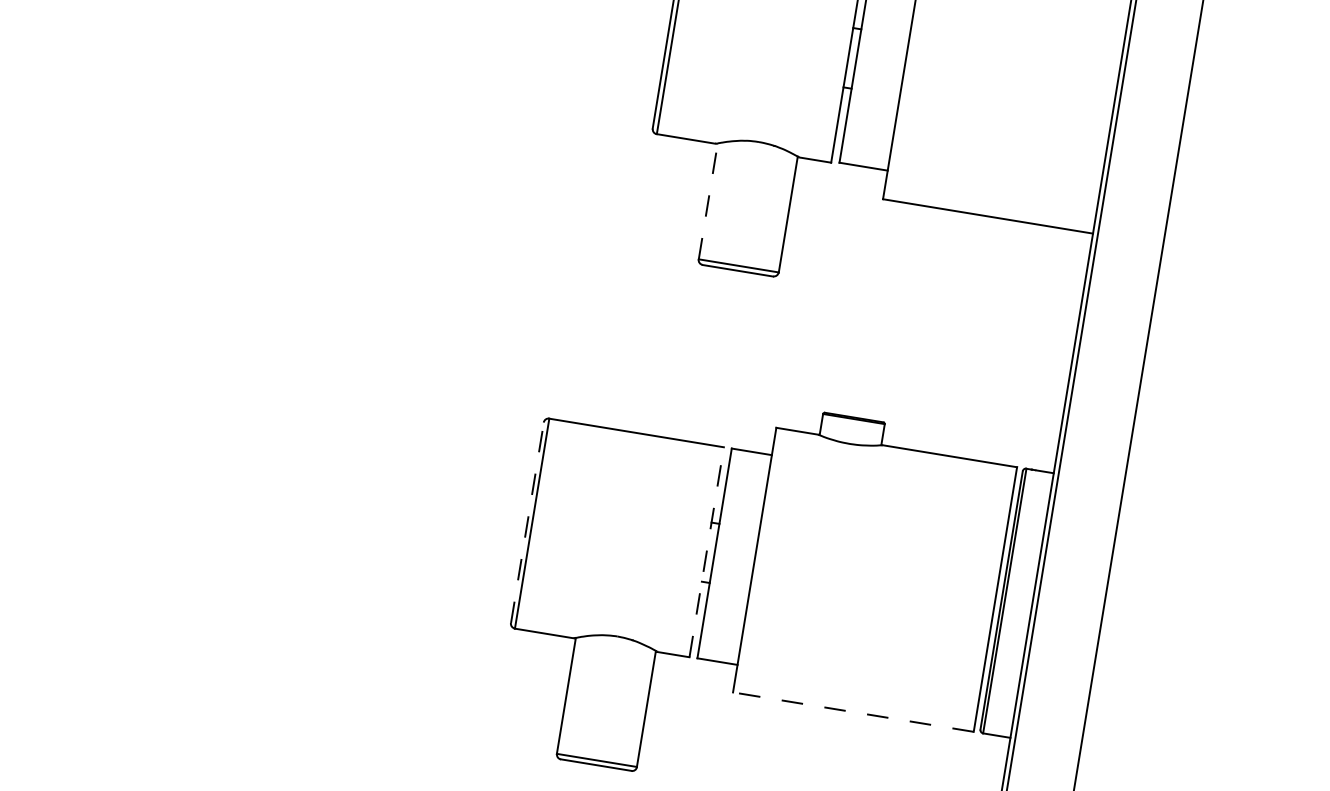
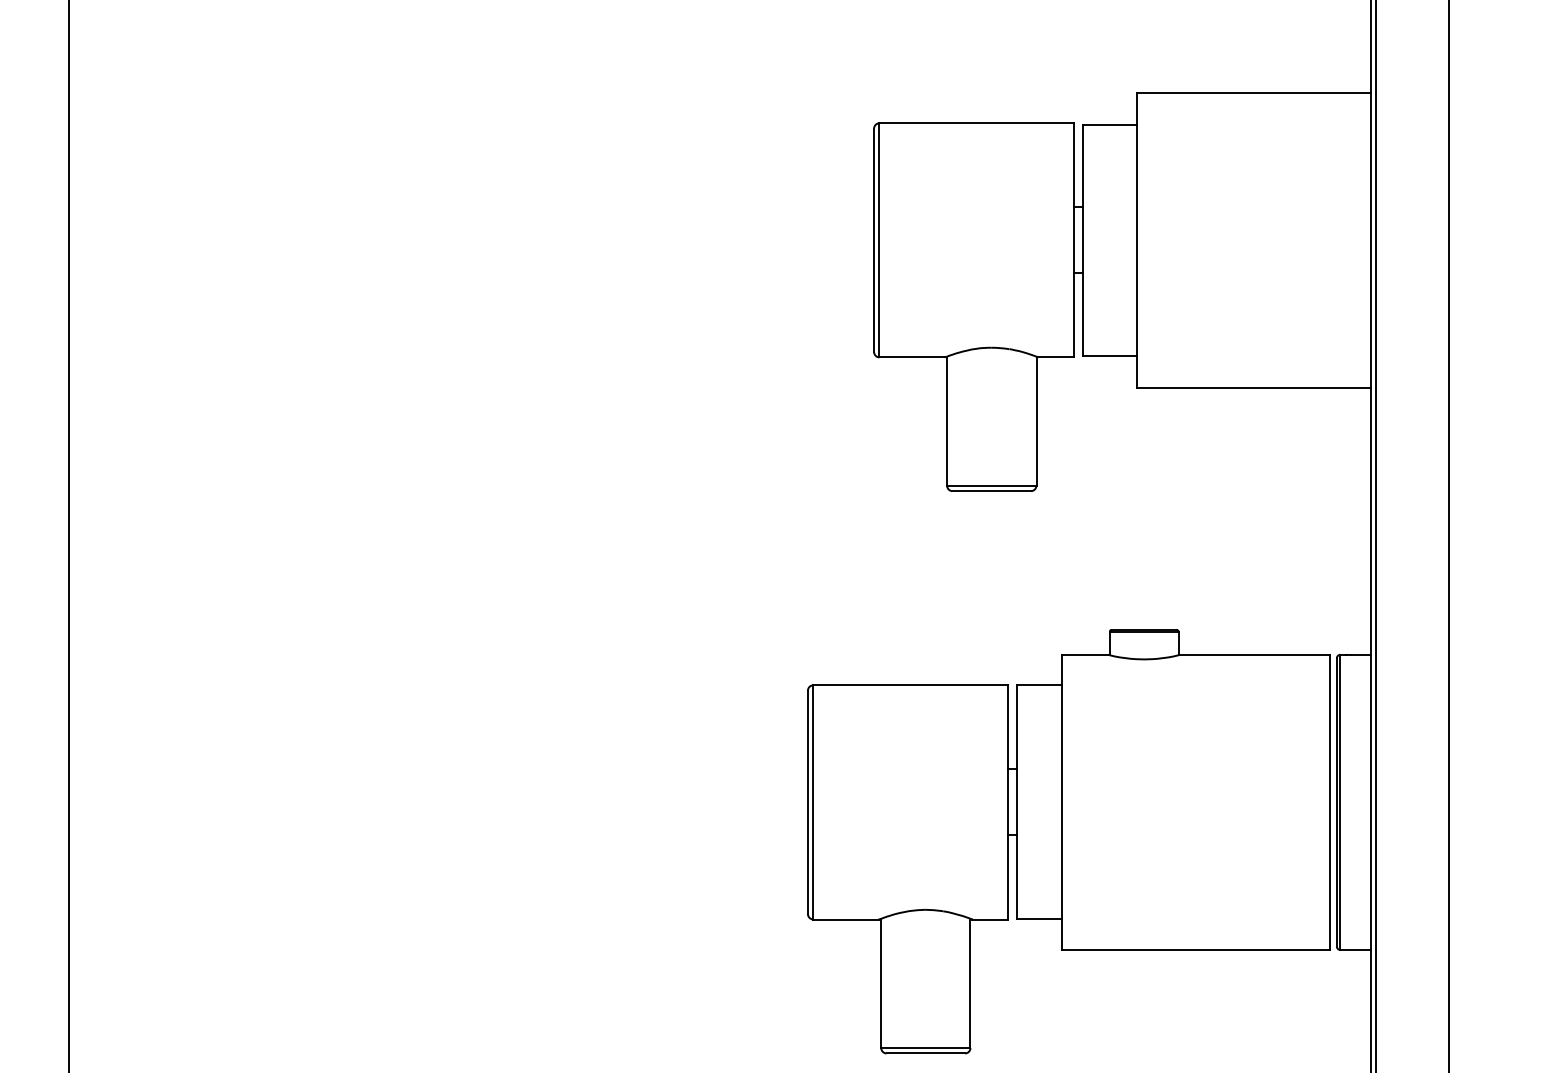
line: (708, 201) -> (947, 421), dashed -> solid
line: (527, 522) -> (808, 802), dashed -> solid
line: (706, 552) -> (1007, 802), dashed -> solid
line: (853, 712) -> (1195, 950), dashed -> solid

